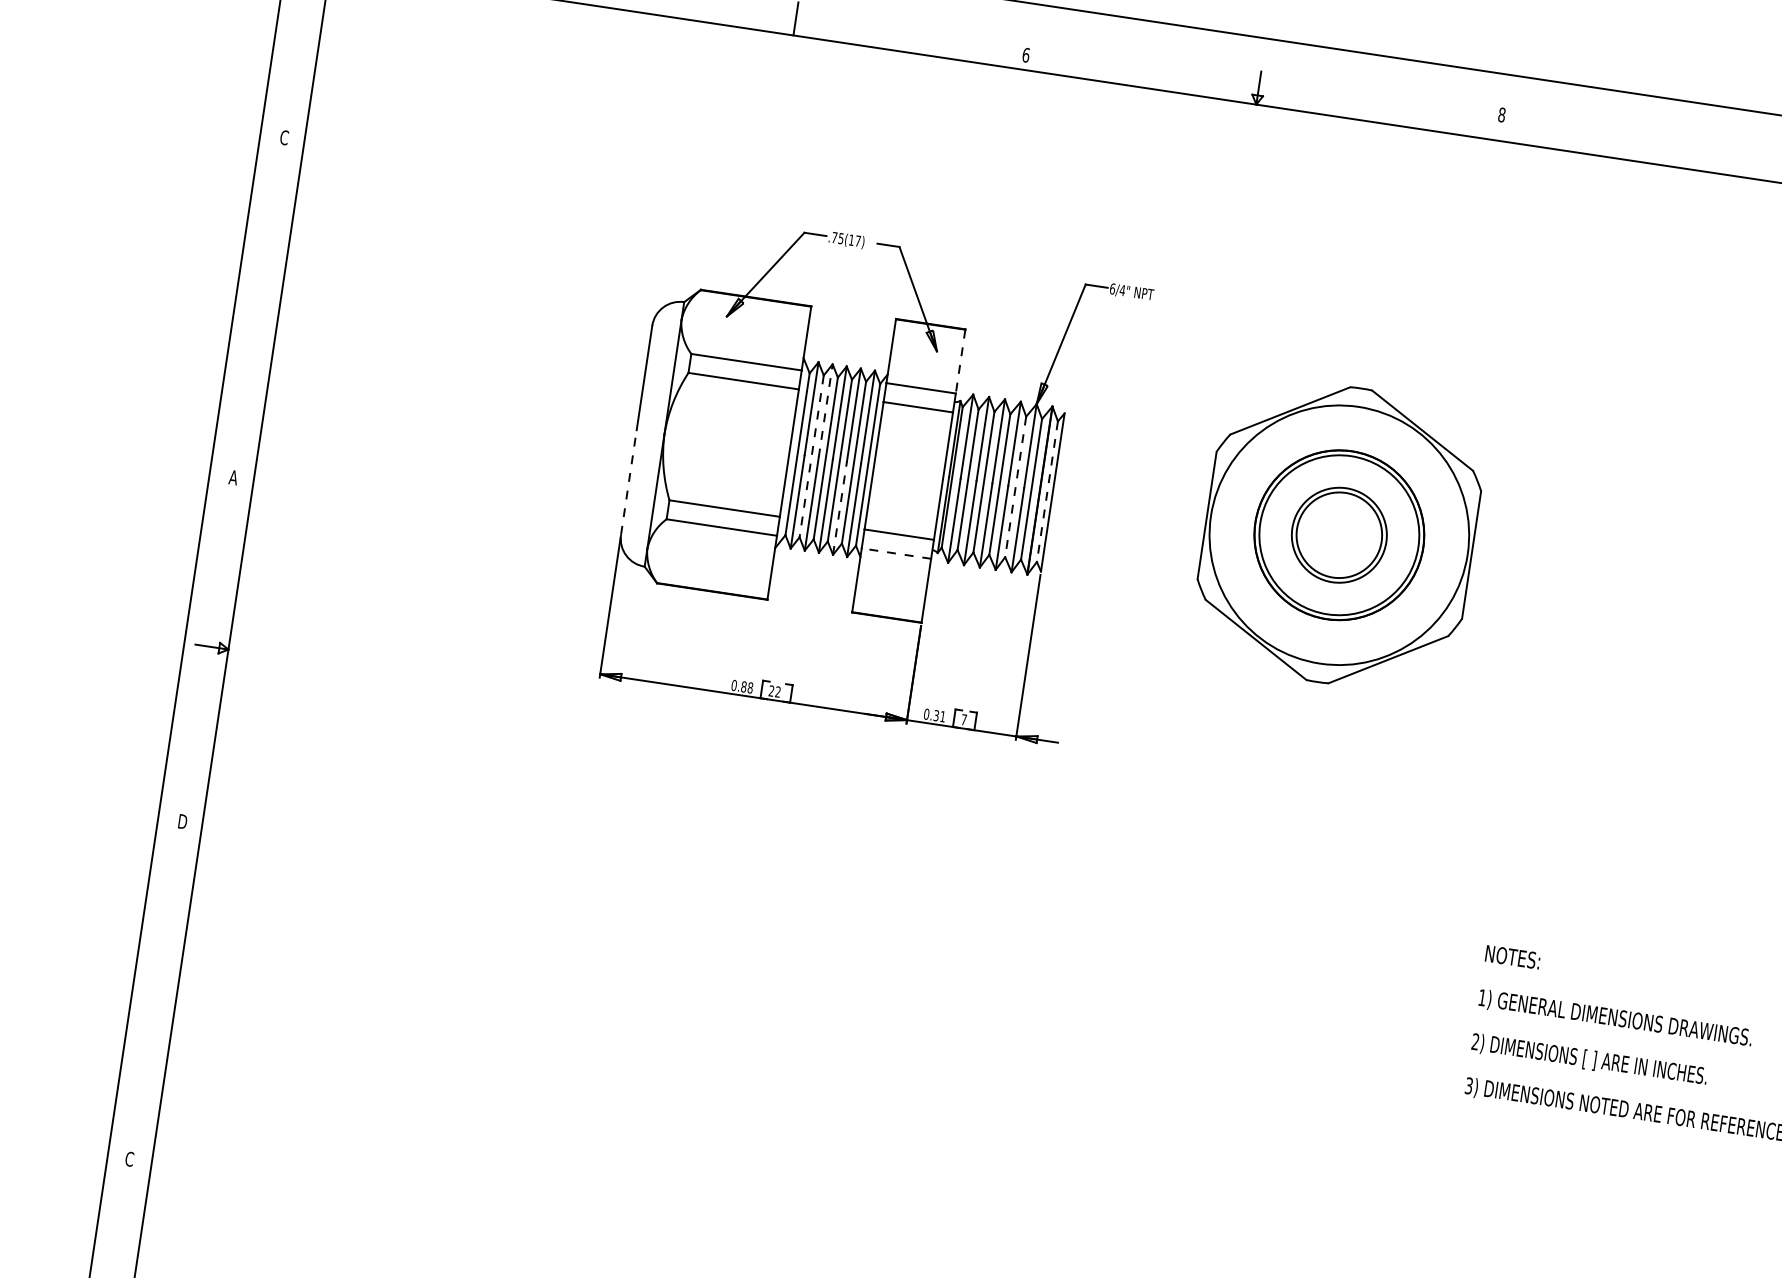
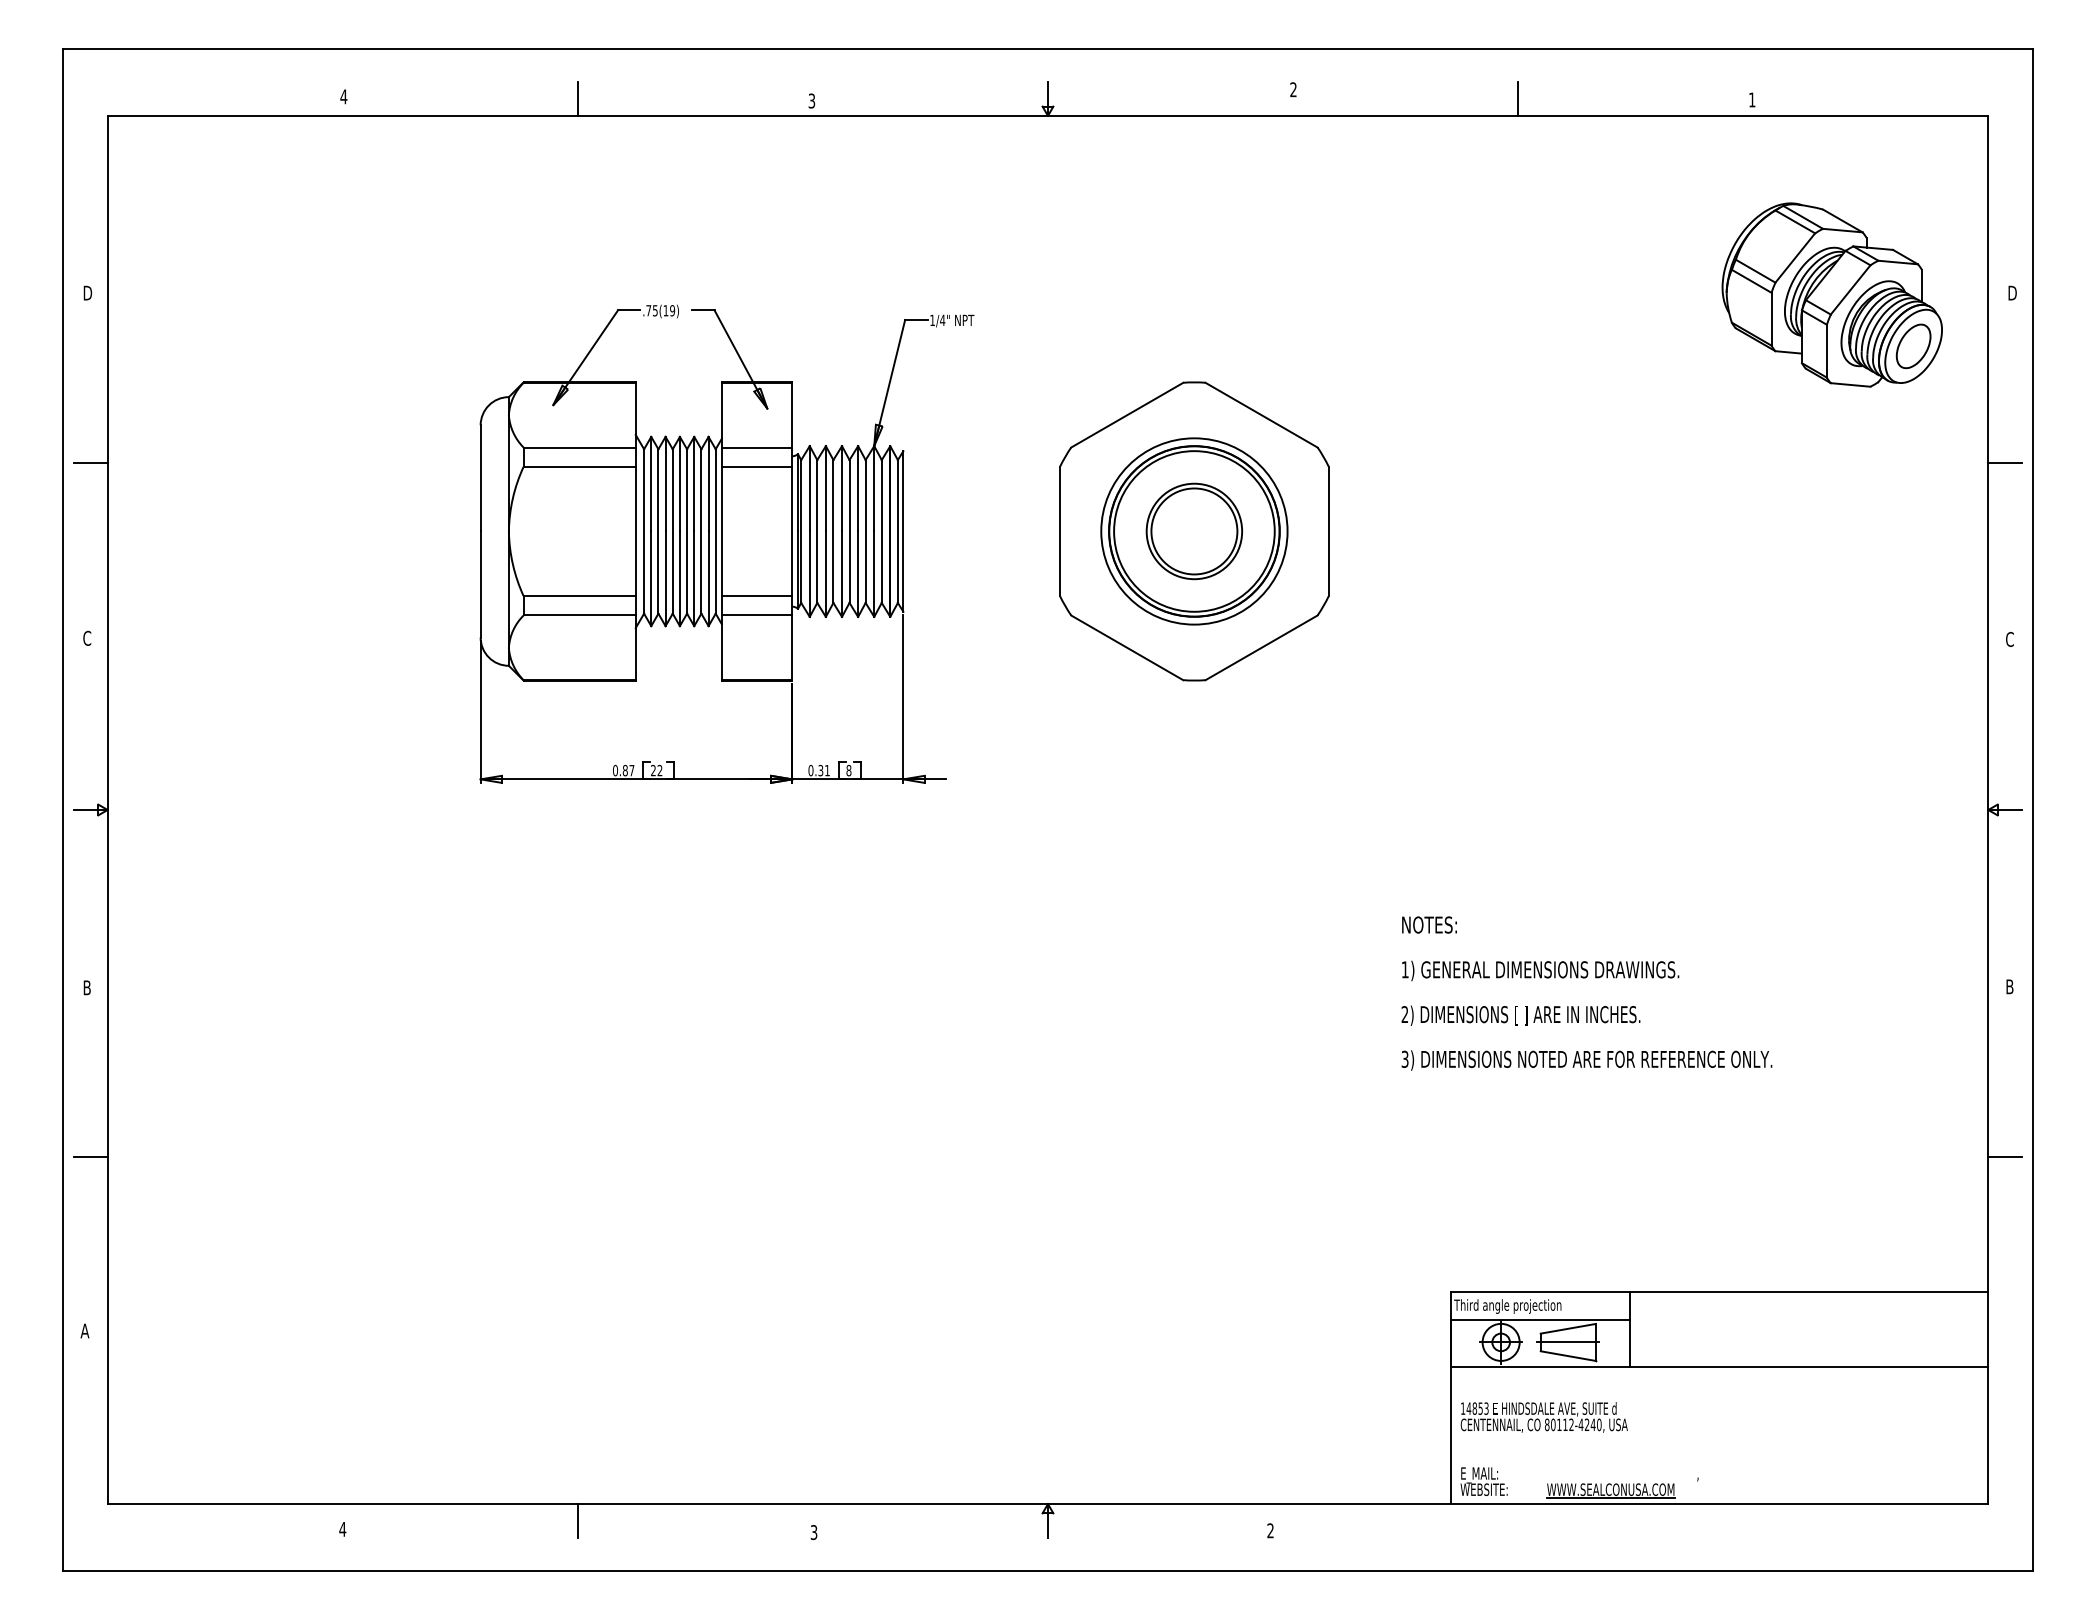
text: (1025, 54) -> (811, 100), 6 -> 3
text: (1501, 114) -> (1293, 89), 8 -> 2
text: (284, 137) -> (87, 292), C -> D
line: (1722, 156) -> (1518, 98), added
text: (858, 240) -> (672, 310), .75(17) -> .75(19)
text: (1112, 289) -> (932, 320), 6/4" -> 1/4"
line: (262, 304) -> (90, 462), added
line: (960, 361) -> (792, 415), dashed -> solid
line: (825, 410) -> (665, 483), dashed -> solid
line: (811, 456) -> (658, 531), dashed -> solid
text: (233, 476) -> (86, 637), A -> C
line: (628, 482) -> (480, 584), dashed -> solid
line: (1015, 487) -> (865, 532), dashed -> solid
line: (1046, 492) -> (897, 532), dashed -> solid
line: (840, 508) -> (694, 578), dashed -> solid
circle: (1339, 535) -> (1194, 531), size x0.71
line: (895, 553) -> (756, 615), dashed -> solid
text: (750, 687) -> (631, 770), 0.88 -> 0.87
text: (963, 719) -> (848, 770), 7 -> 8
text: (183, 821) -> (88, 987), D -> B
line: (160, 989) -> (90, 1157), added
text: (129, 1158) -> (84, 1330), C -> A

